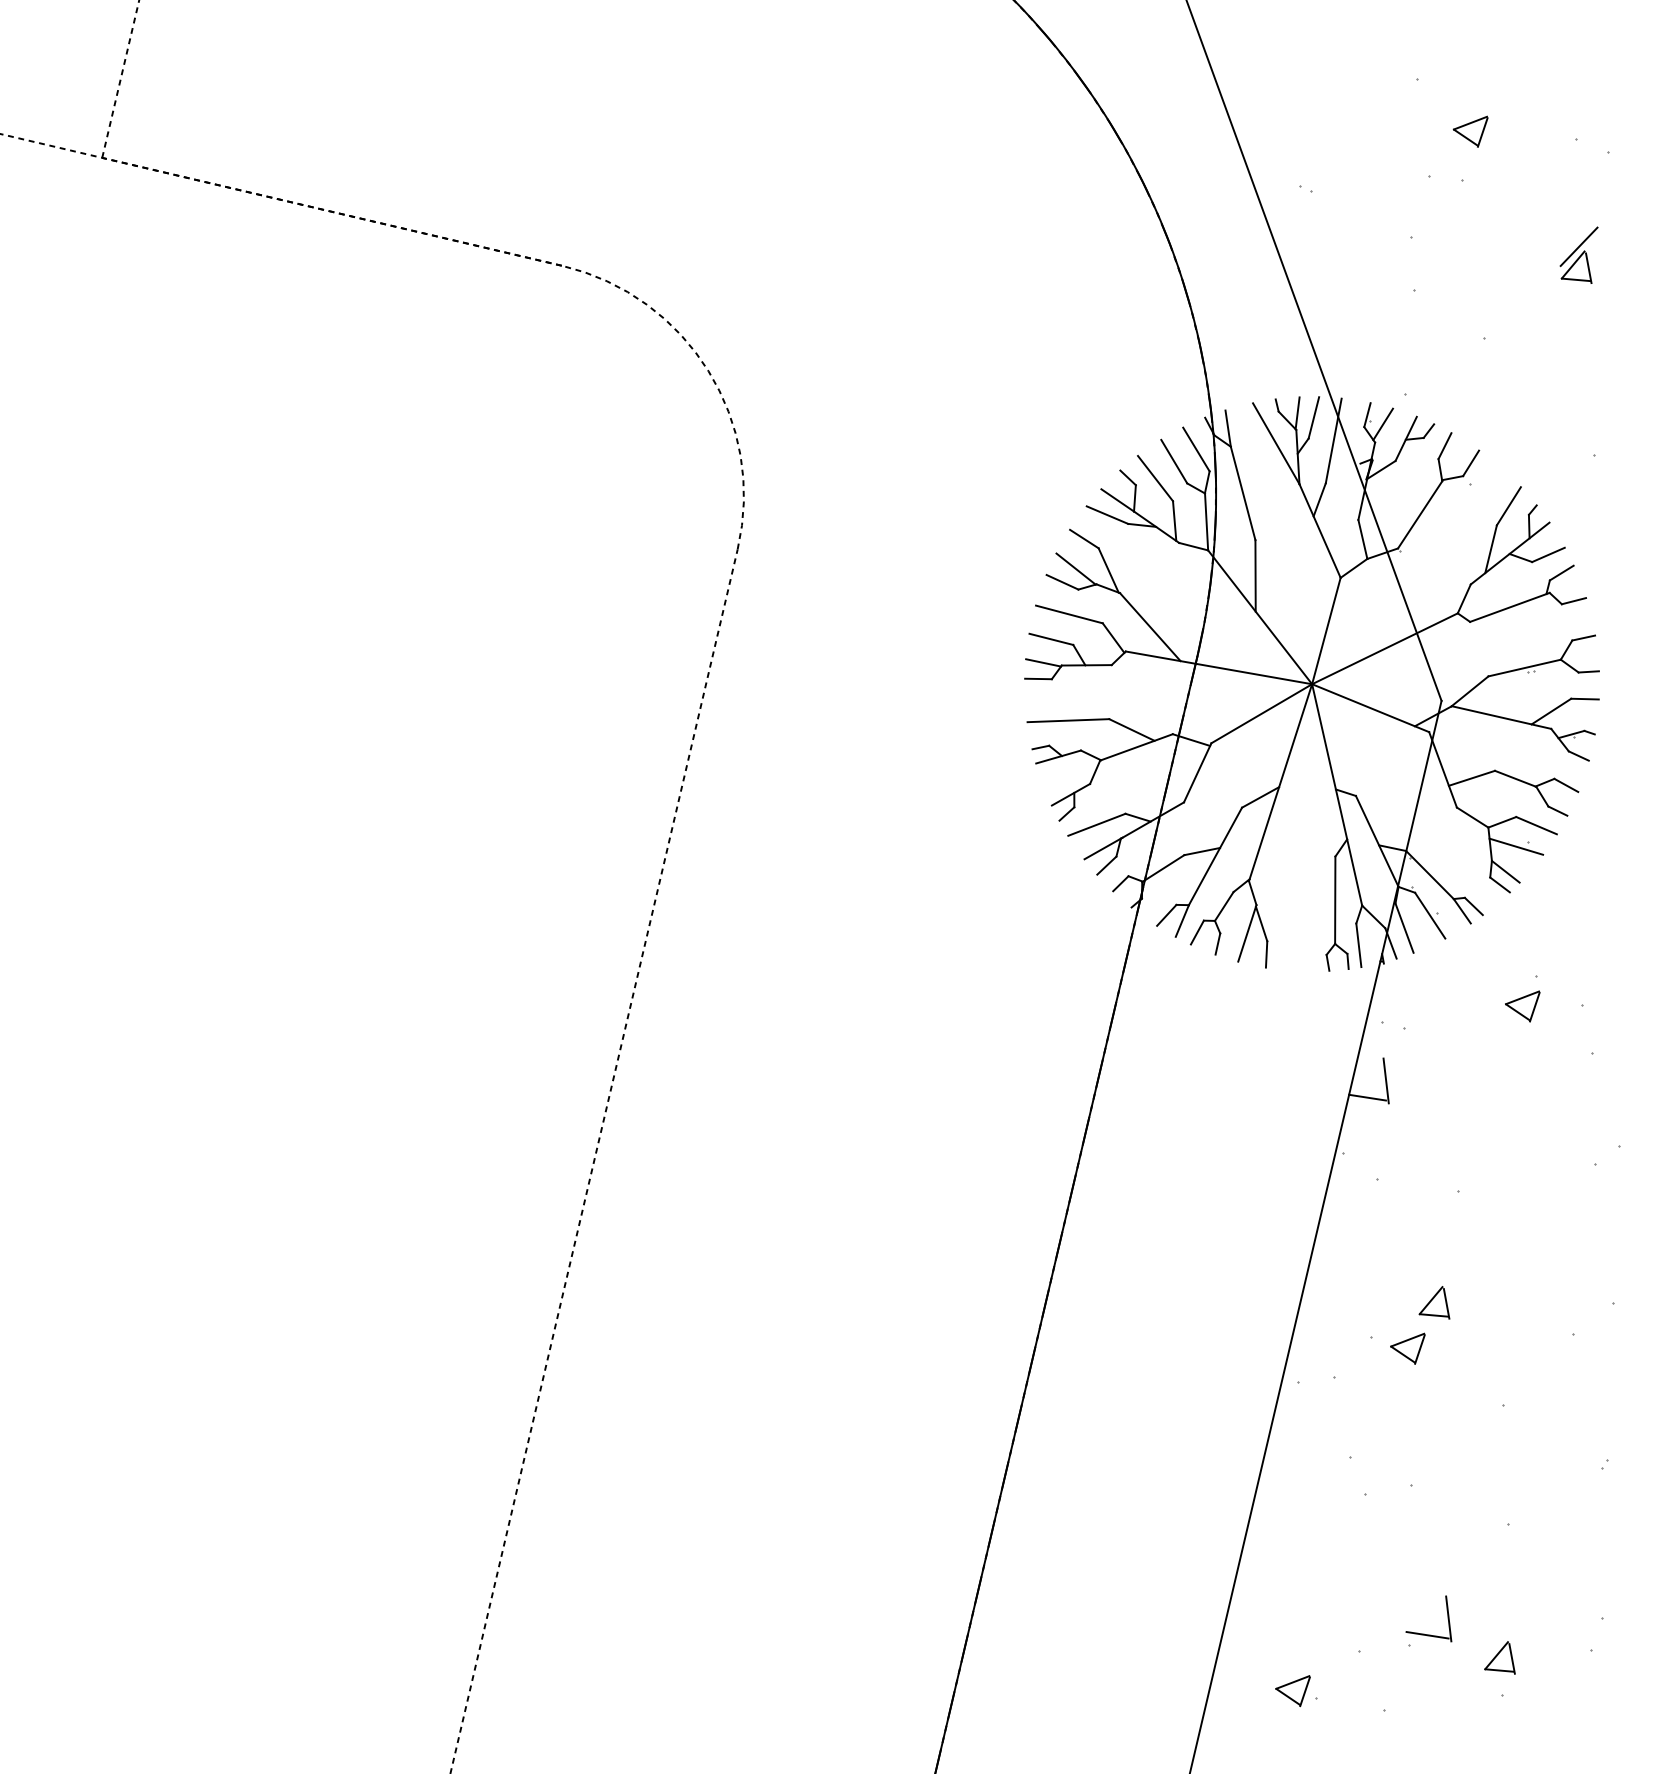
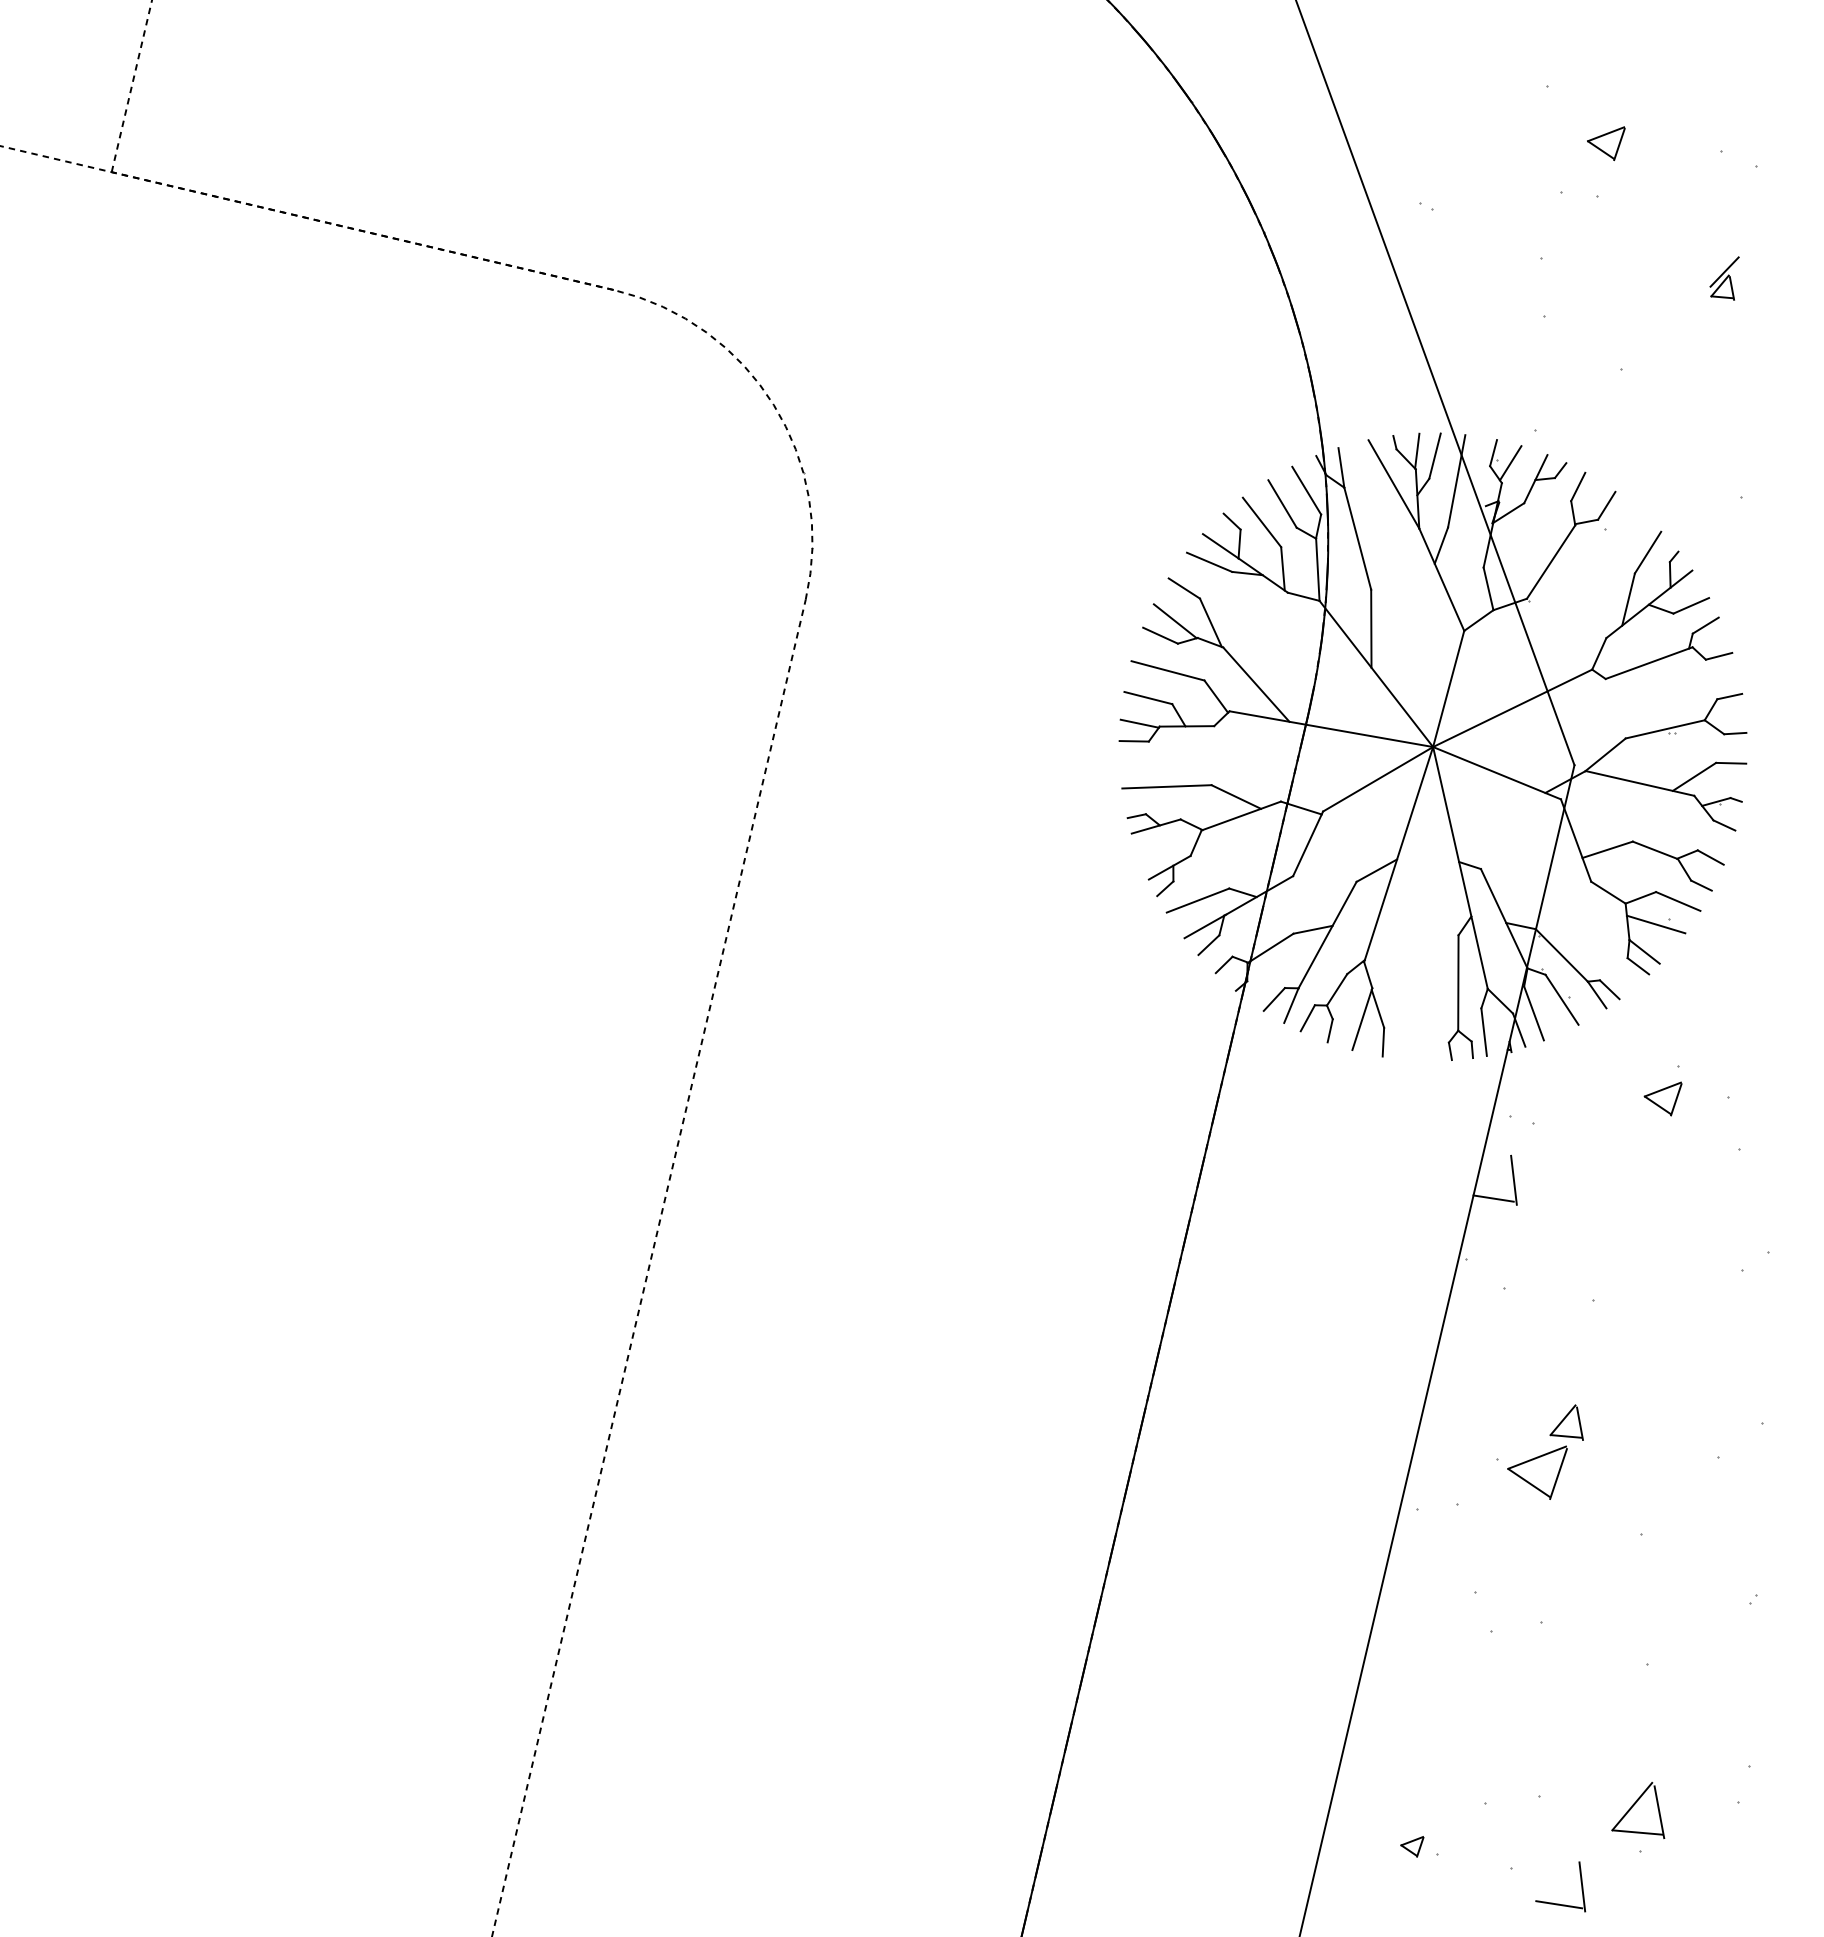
part: (1578, 255) -> (1724, 278), size x0.7
part: (1407, 1348) -> (1537, 1472), size x1.6
part: (1427, 1634) -> (1559, 1903), moved
part: (1500, 1657) -> (1638, 1810), size x1.6
part: (1293, 1690) -> (1412, 1846), size x0.6

